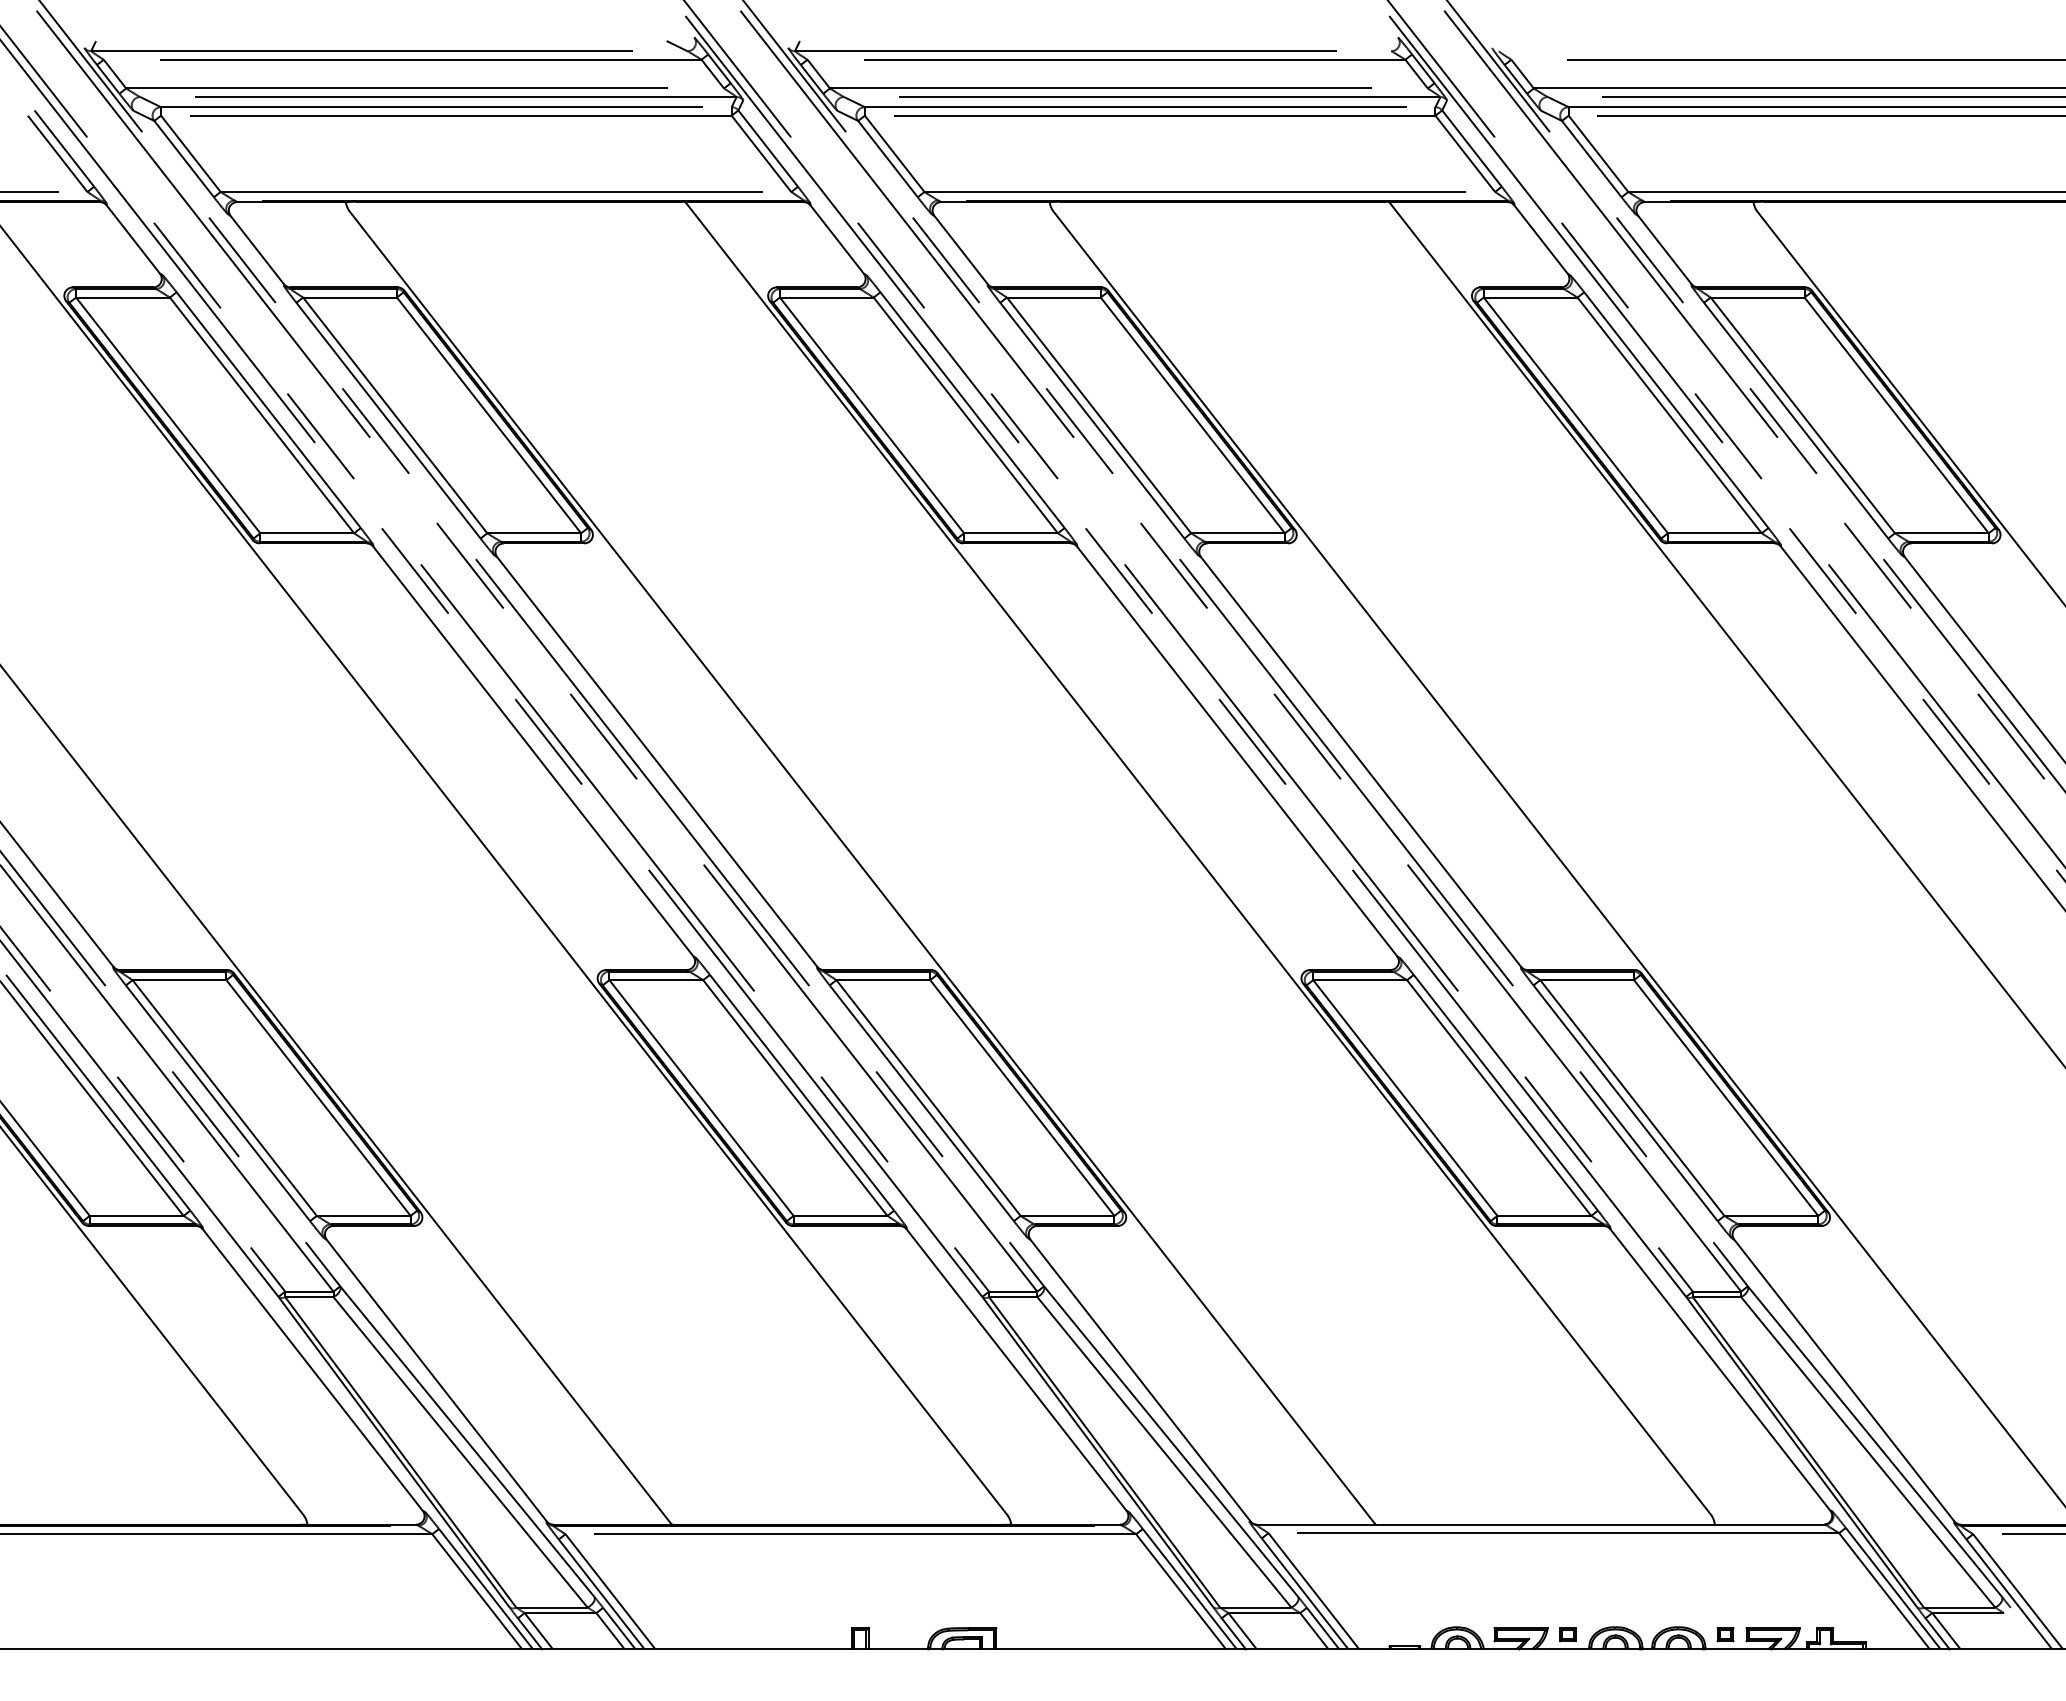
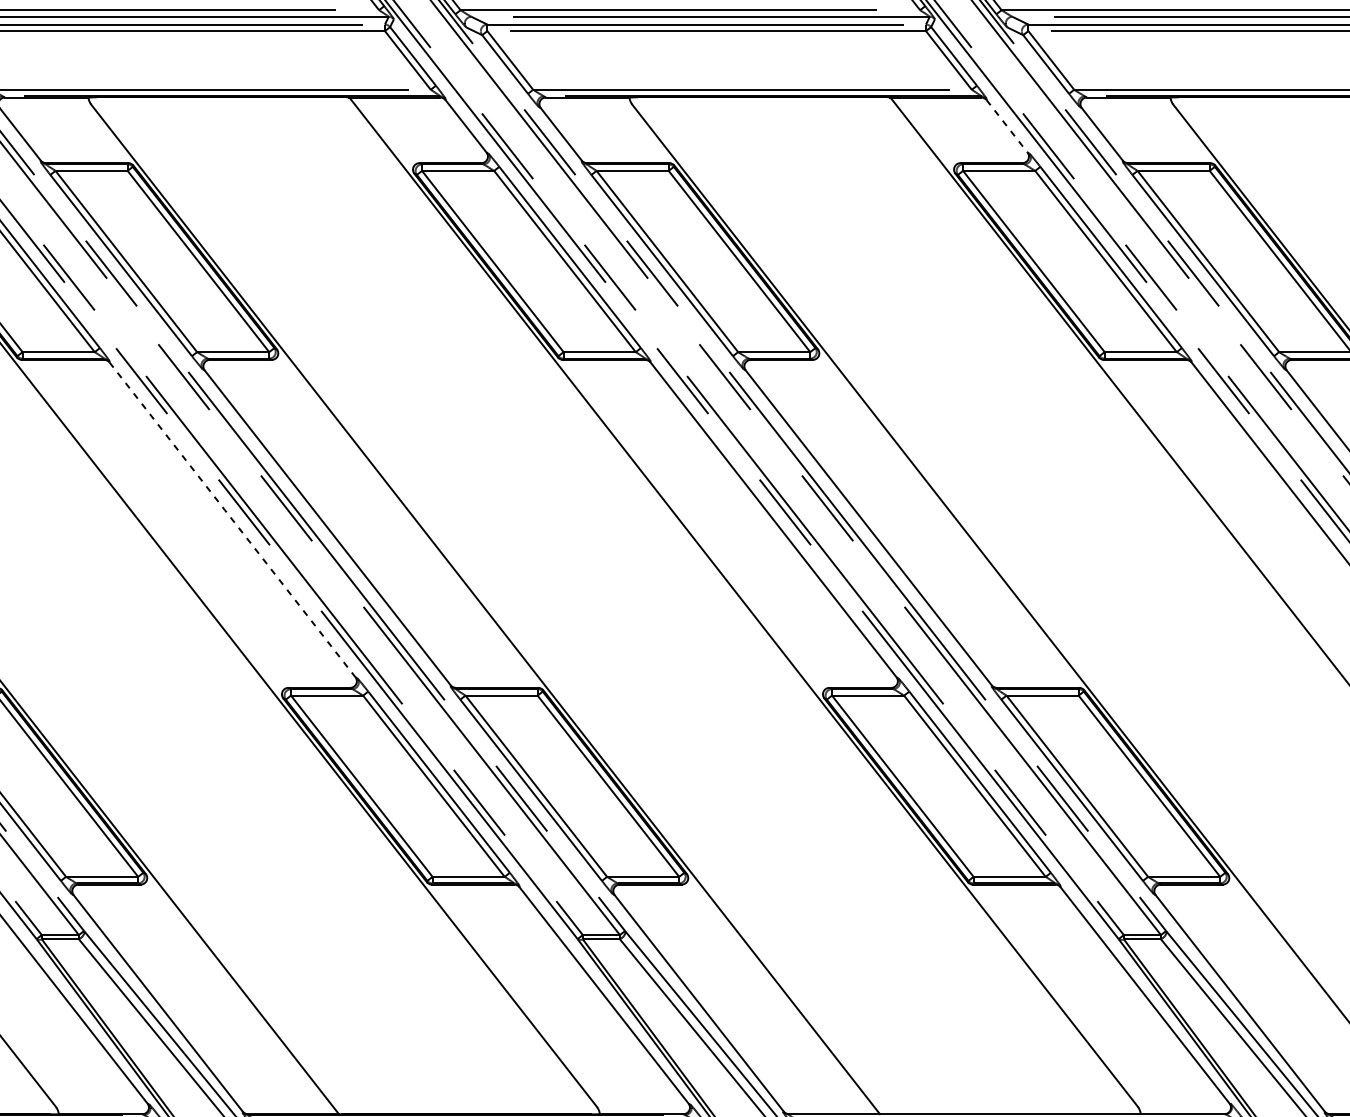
line: (1541, 239) -> (1007, 126), solid -> dashed
line: (533, 751) -> (232, 519), solid -> dashed

